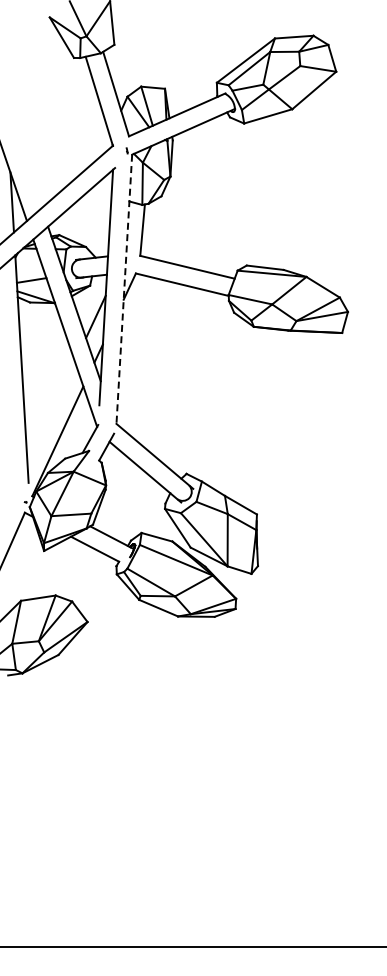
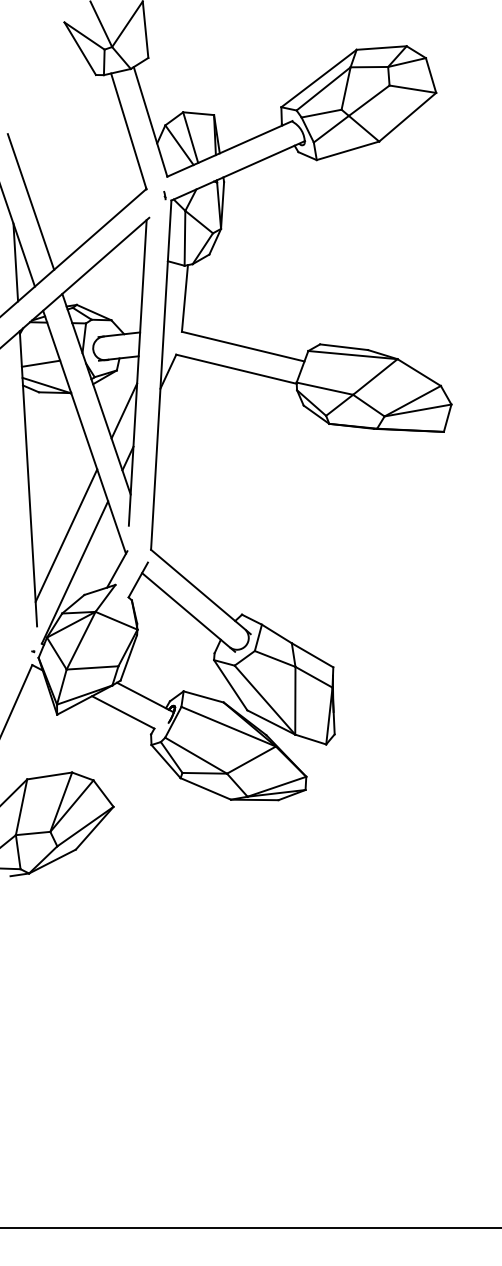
line: (23, 155) -> (30, 201), added
line: (124, 289) -> (161, 375), dashed -> solid
line: (51, 412) -> (66, 535), added

